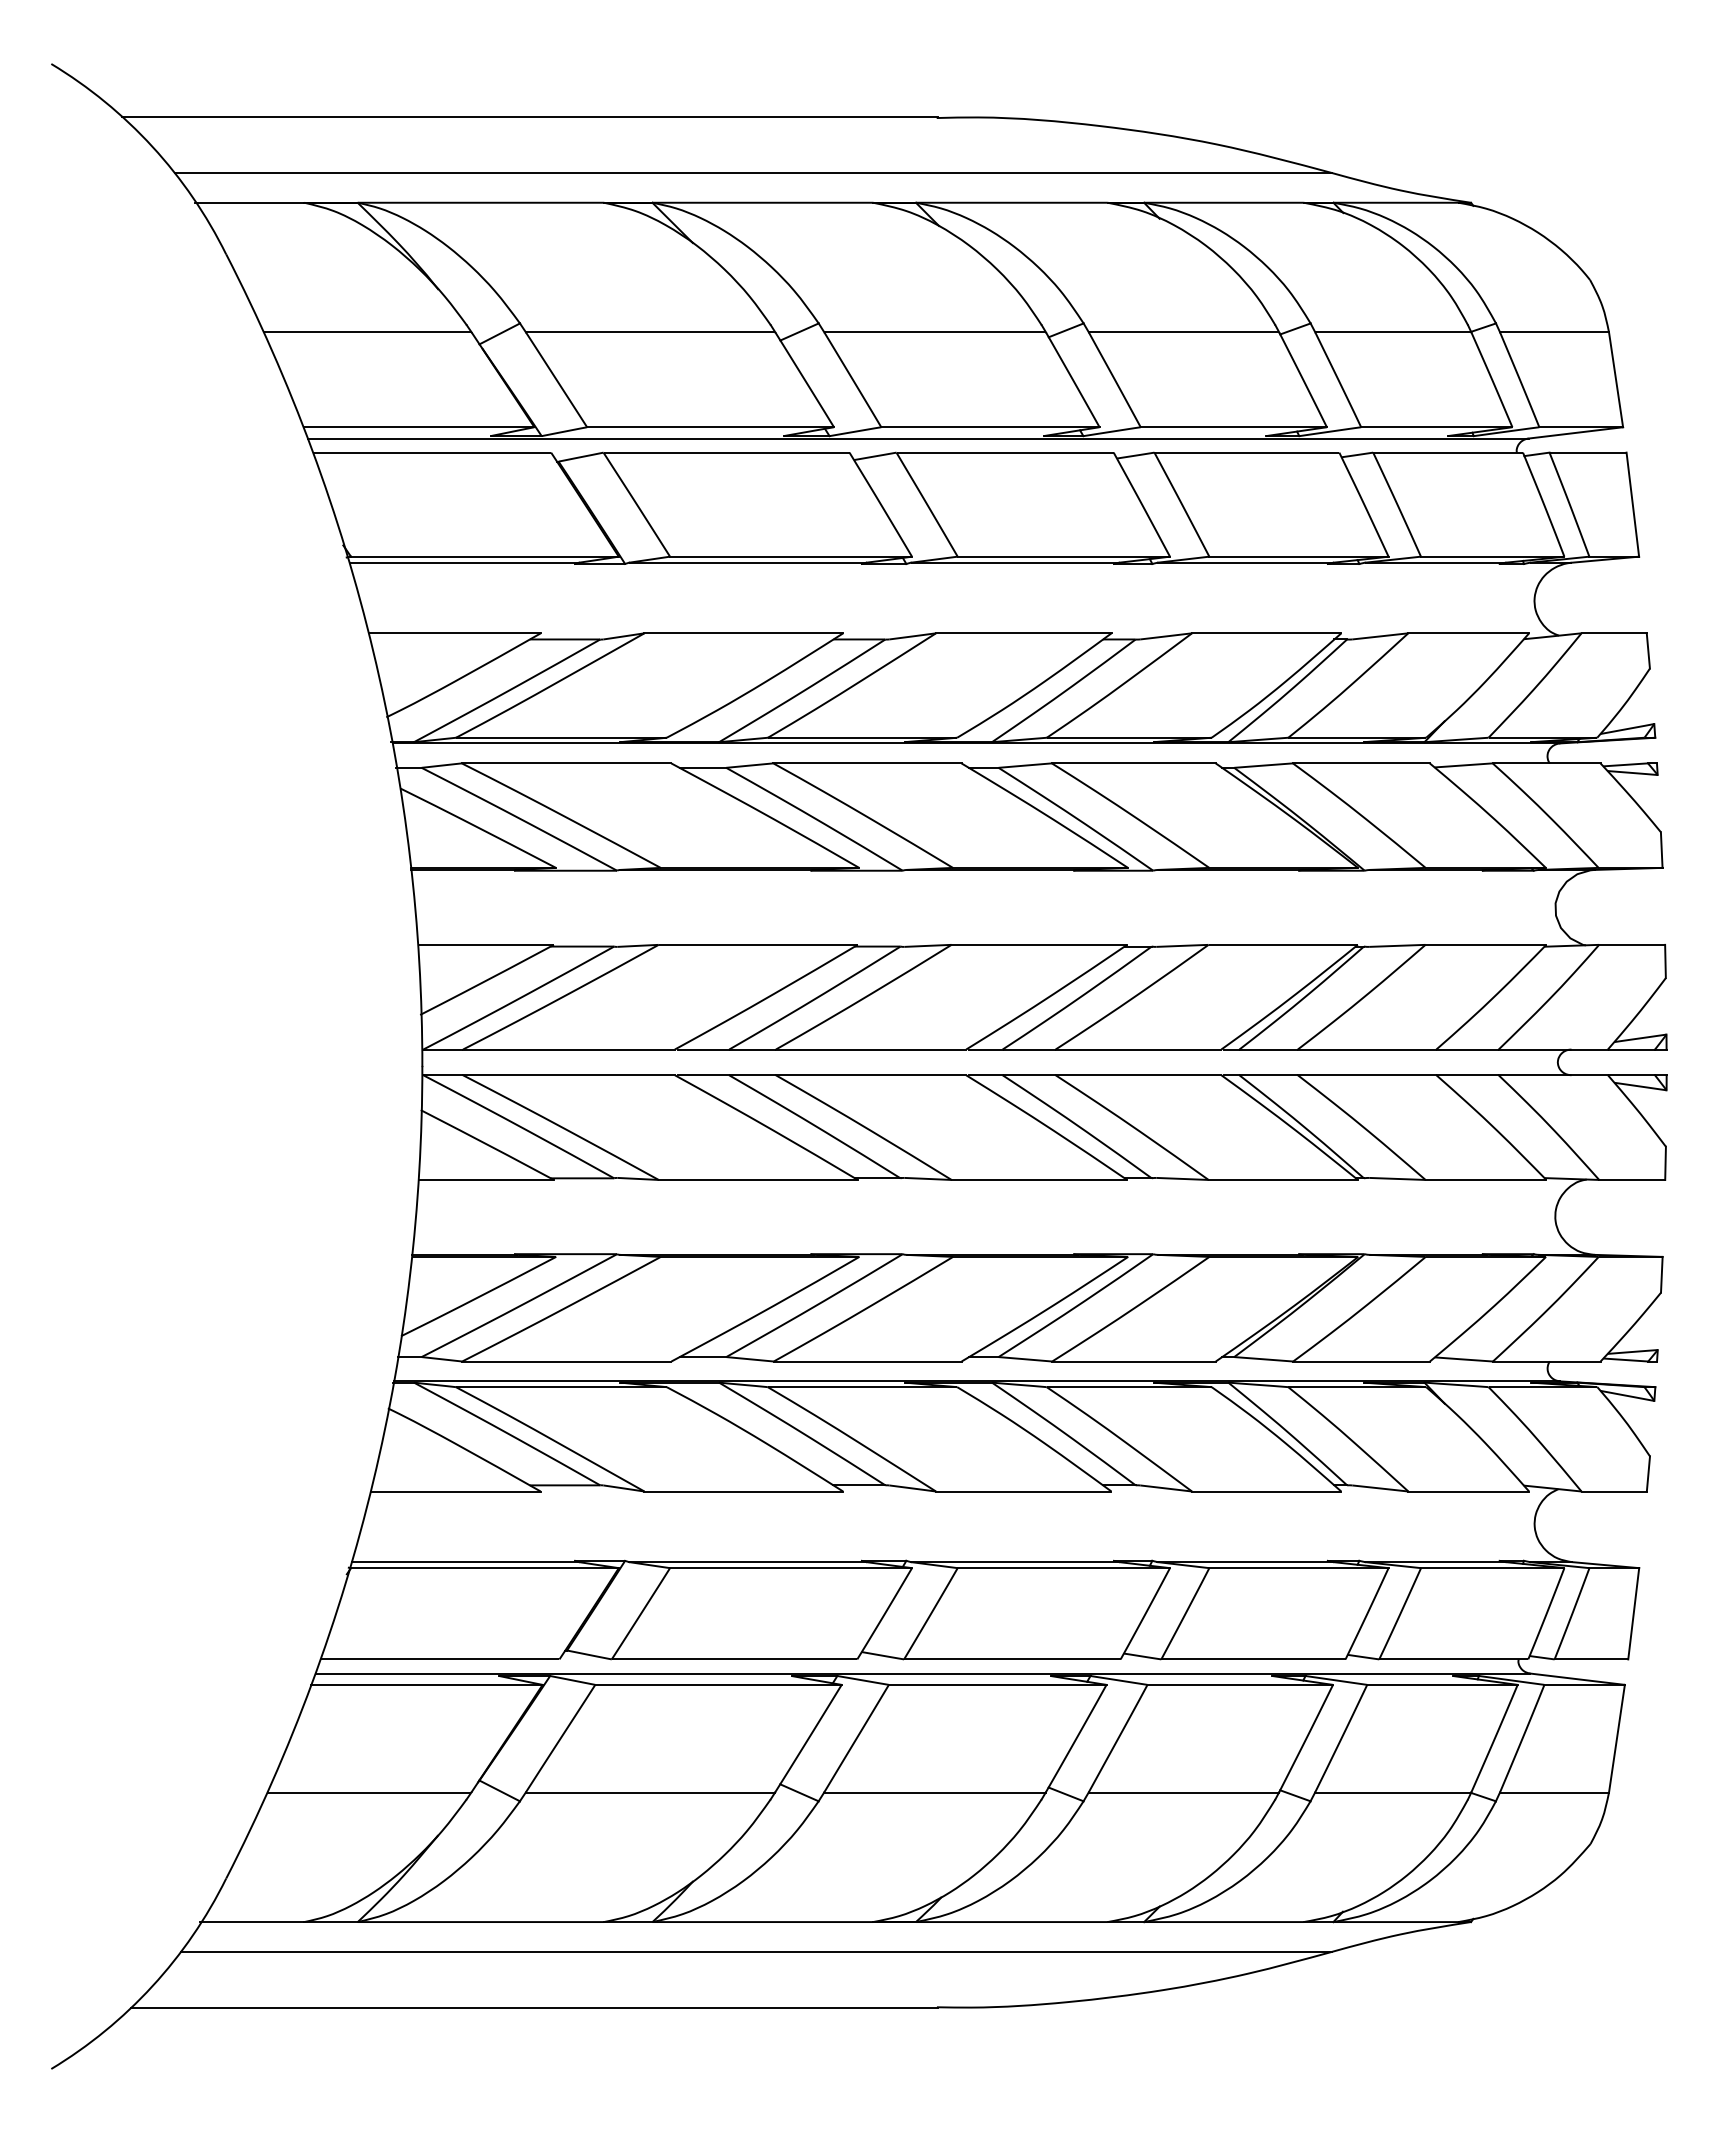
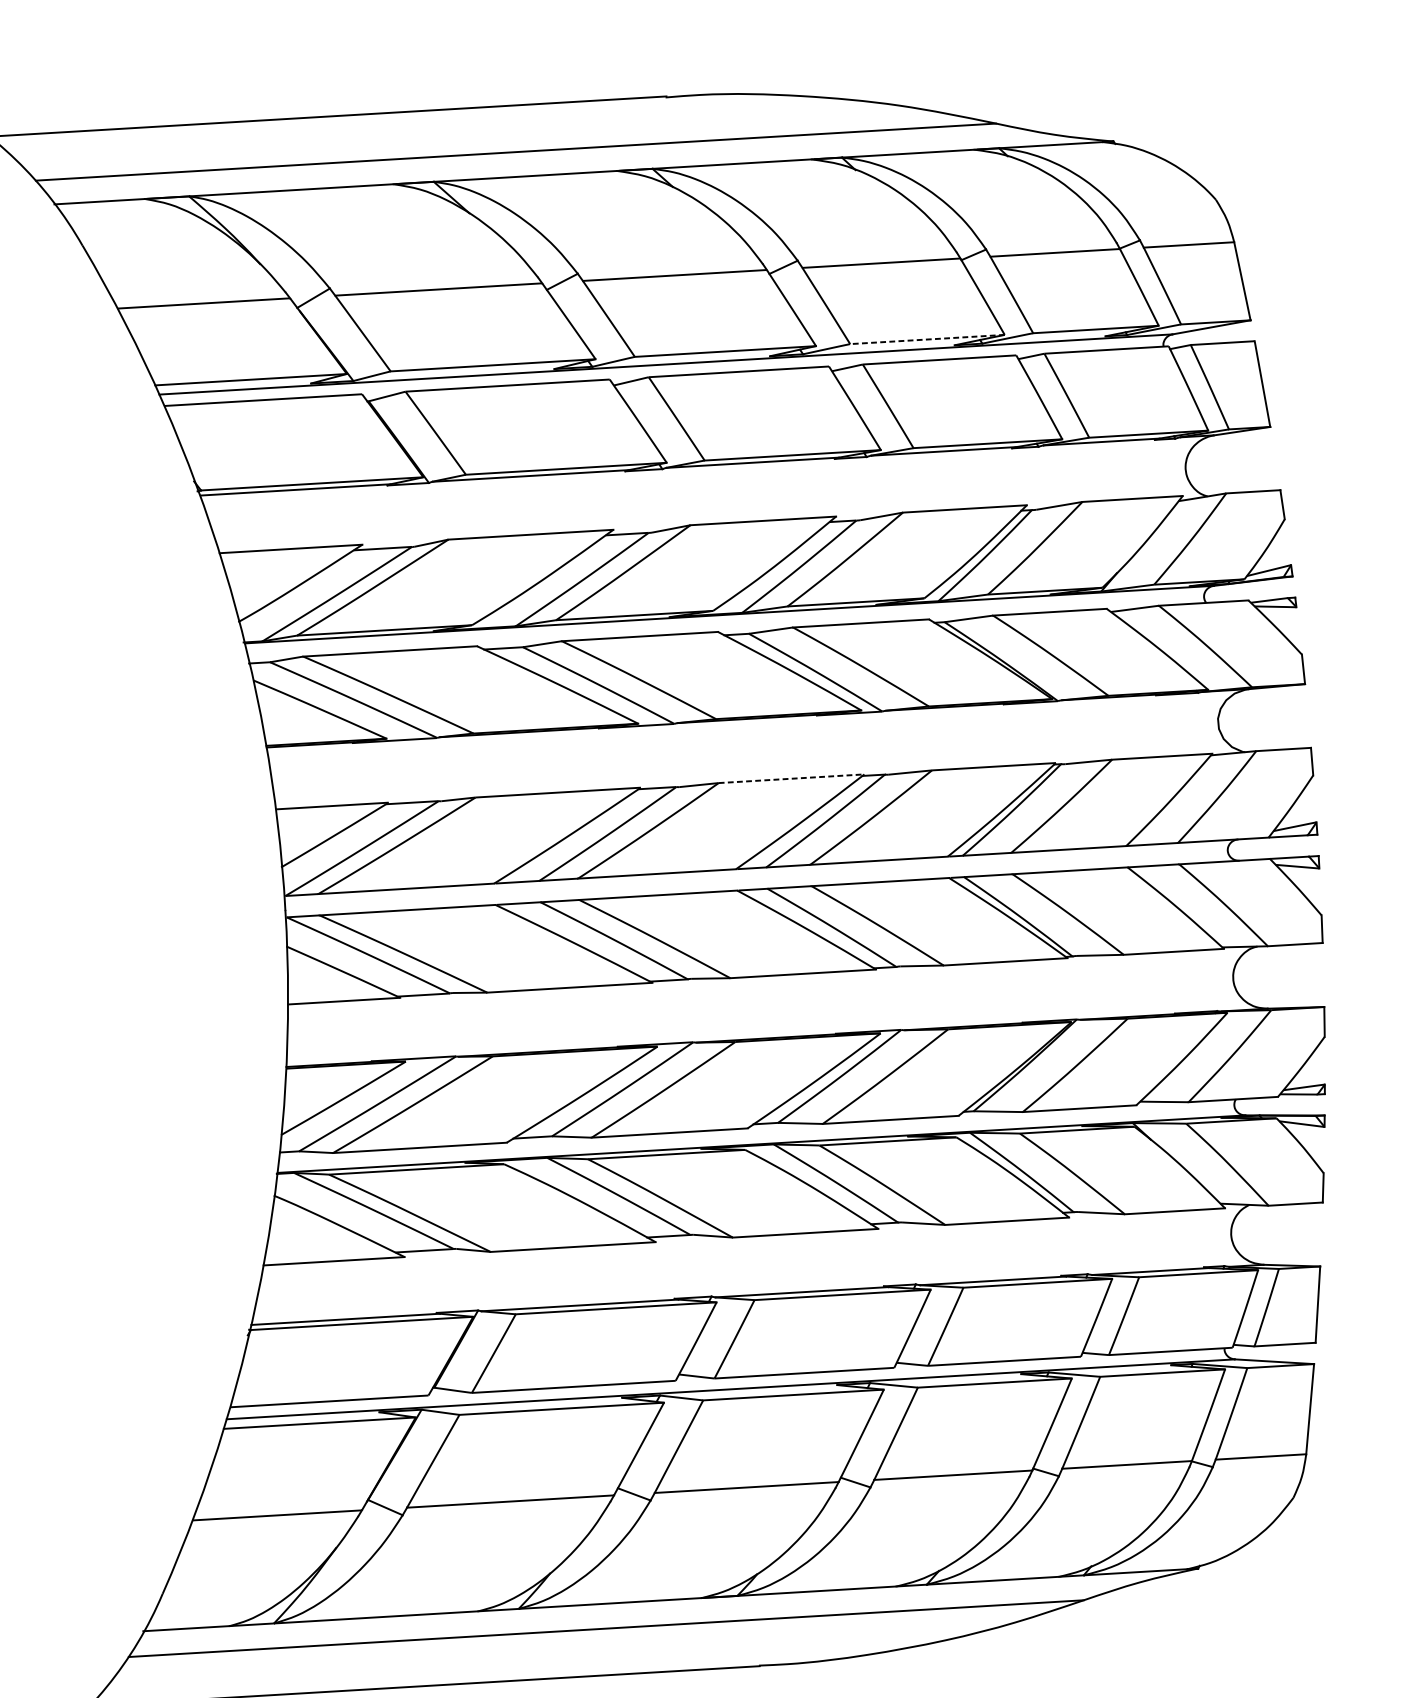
line: (1233, 427) -> (927, 339), solid -> dashed
line: (1039, 944) -> (791, 778), solid -> dashed

